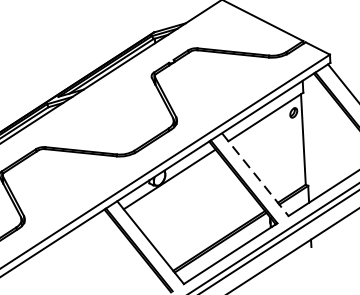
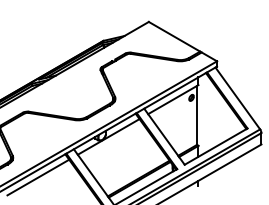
line: (255, 174) -> (164, 136), dashed -> solid
line: (65, 247) -> (38, 177), added

